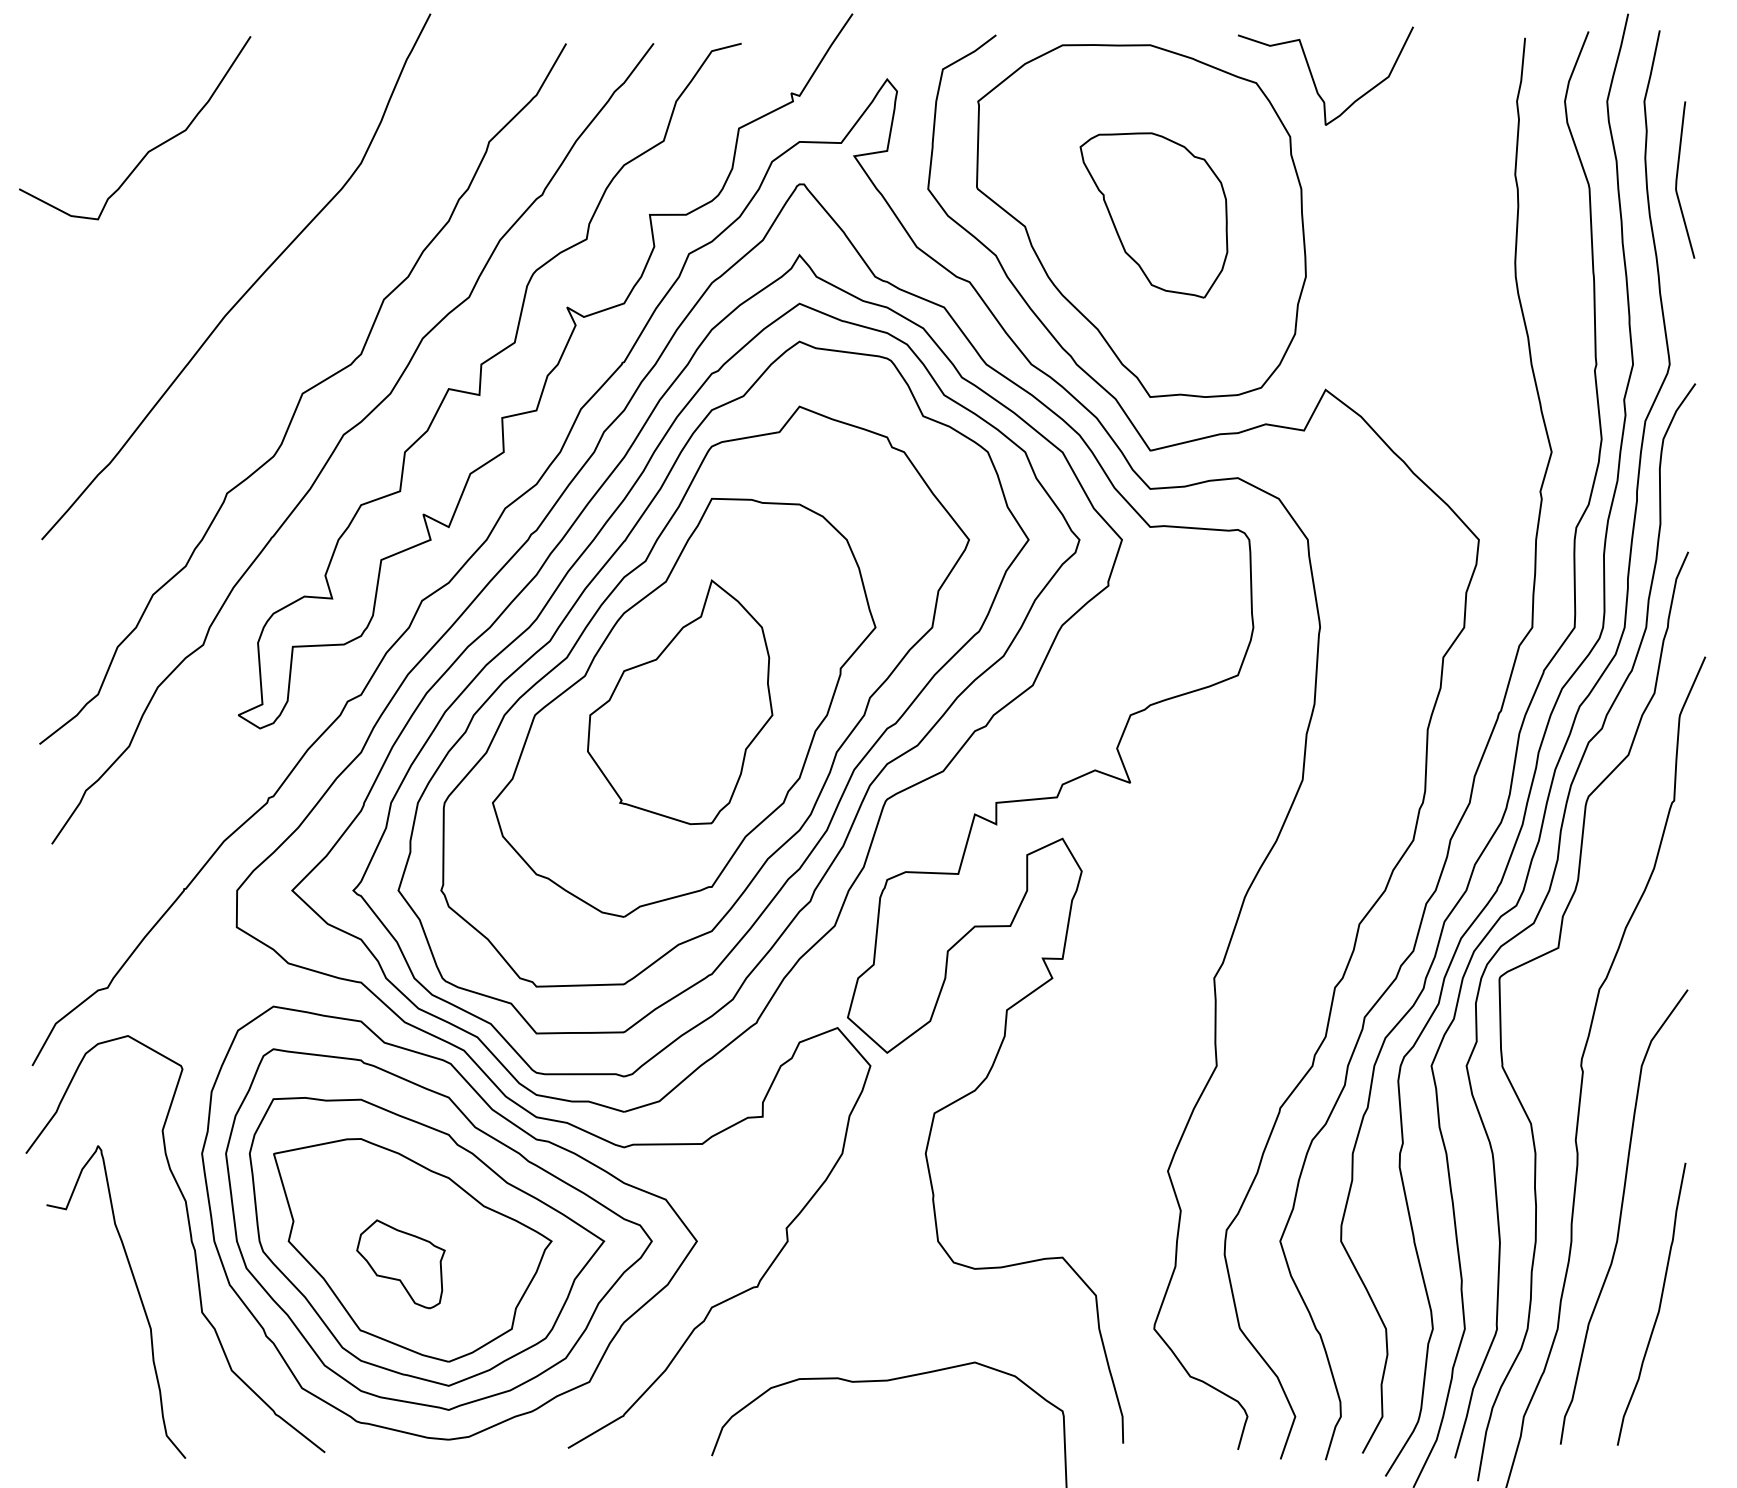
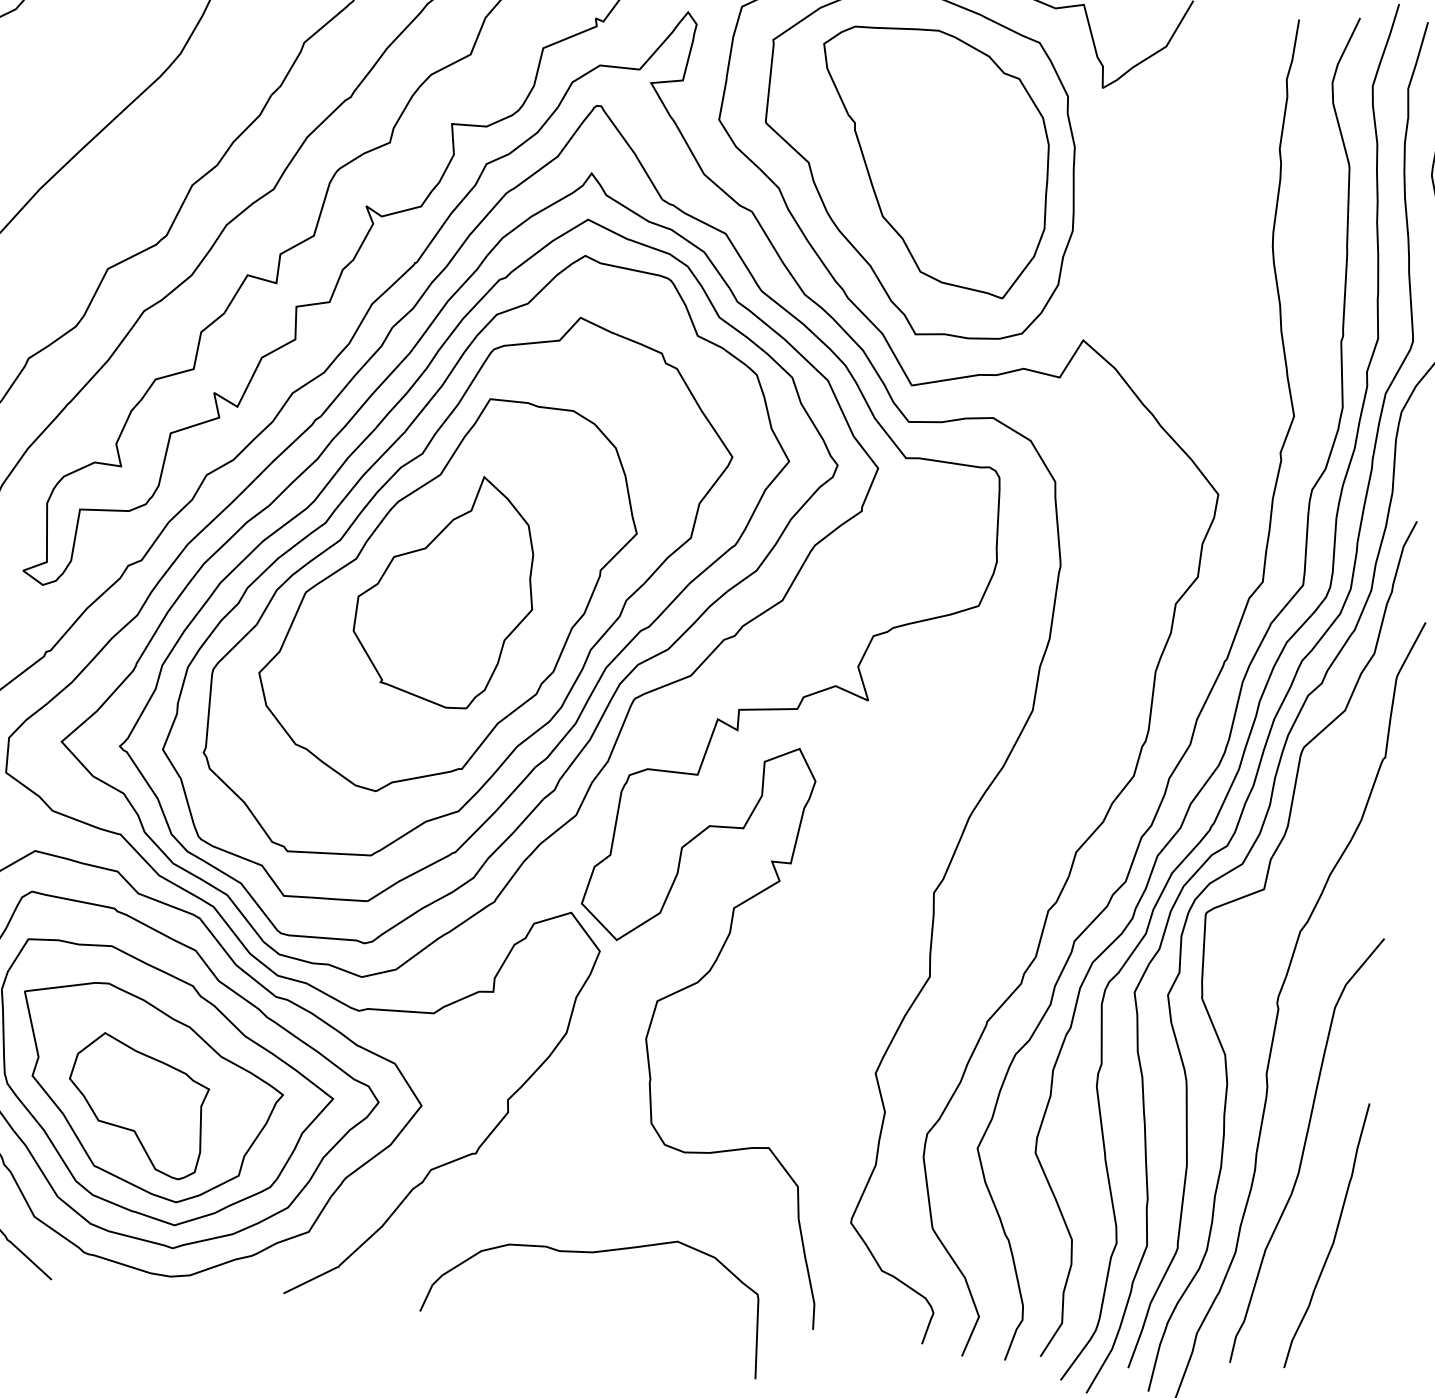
part: (1153, 215) -> (931, 161), size x1.67
part: (400, 1264) -> (137, 1106), size x1.67

